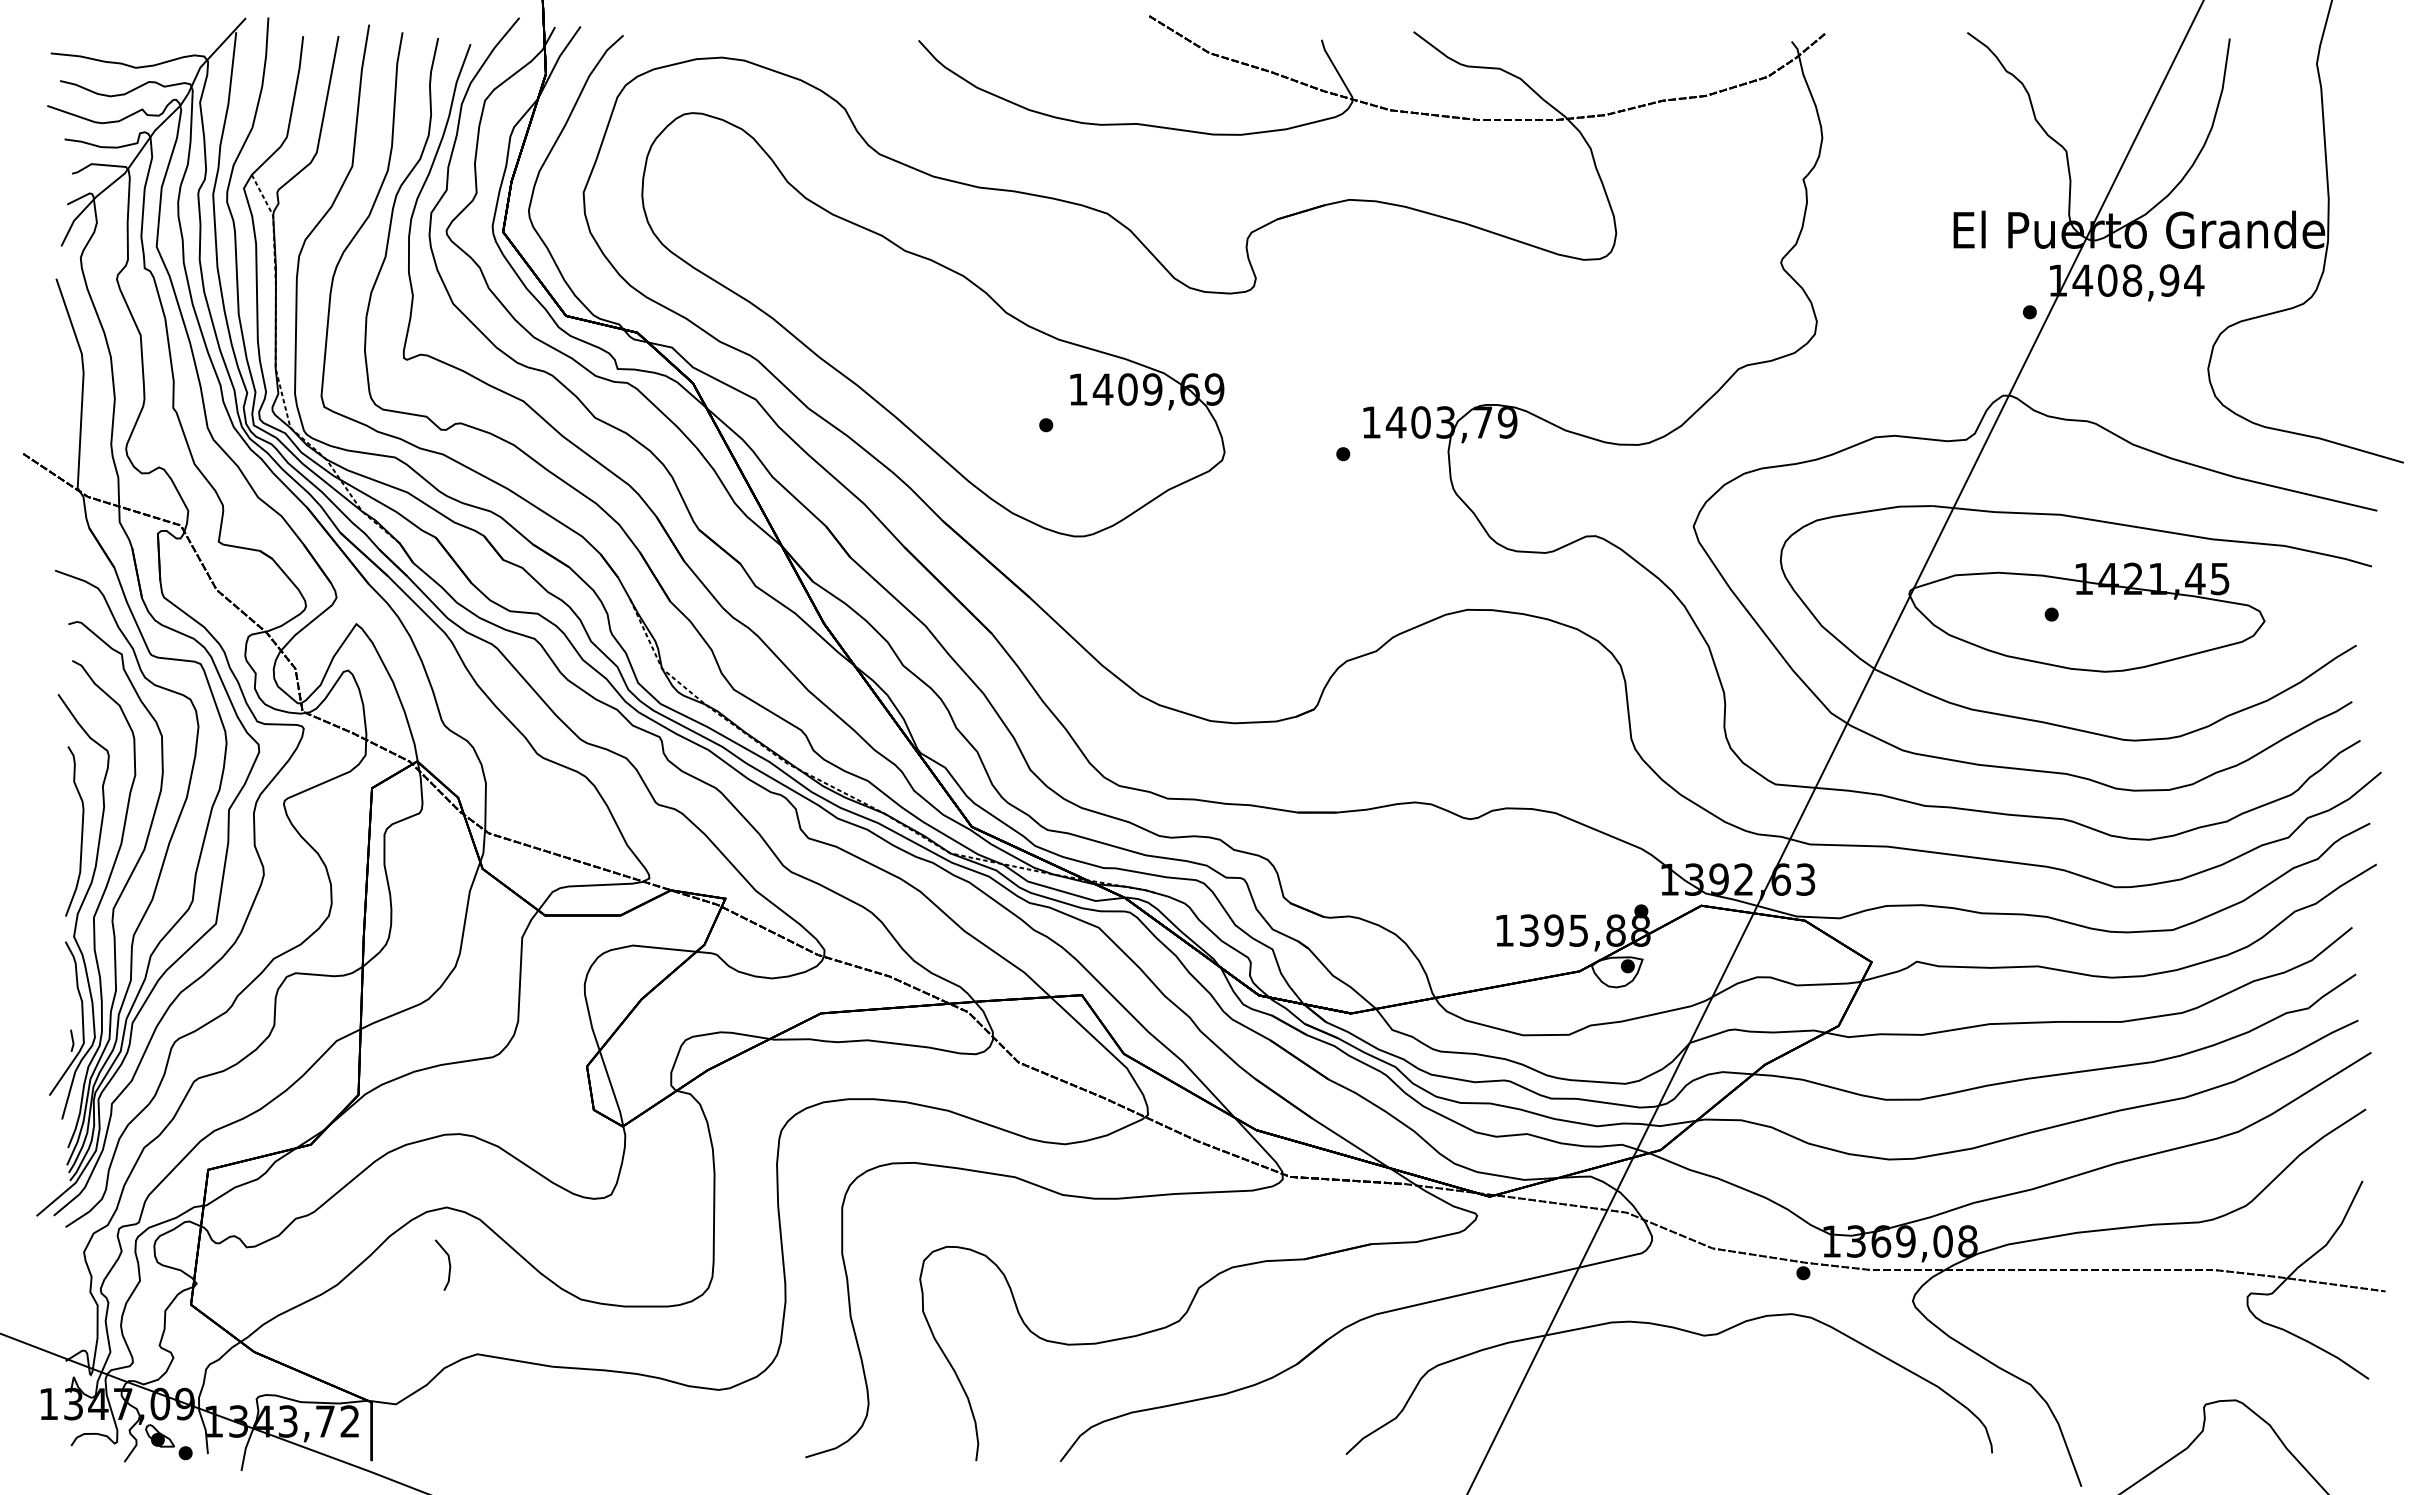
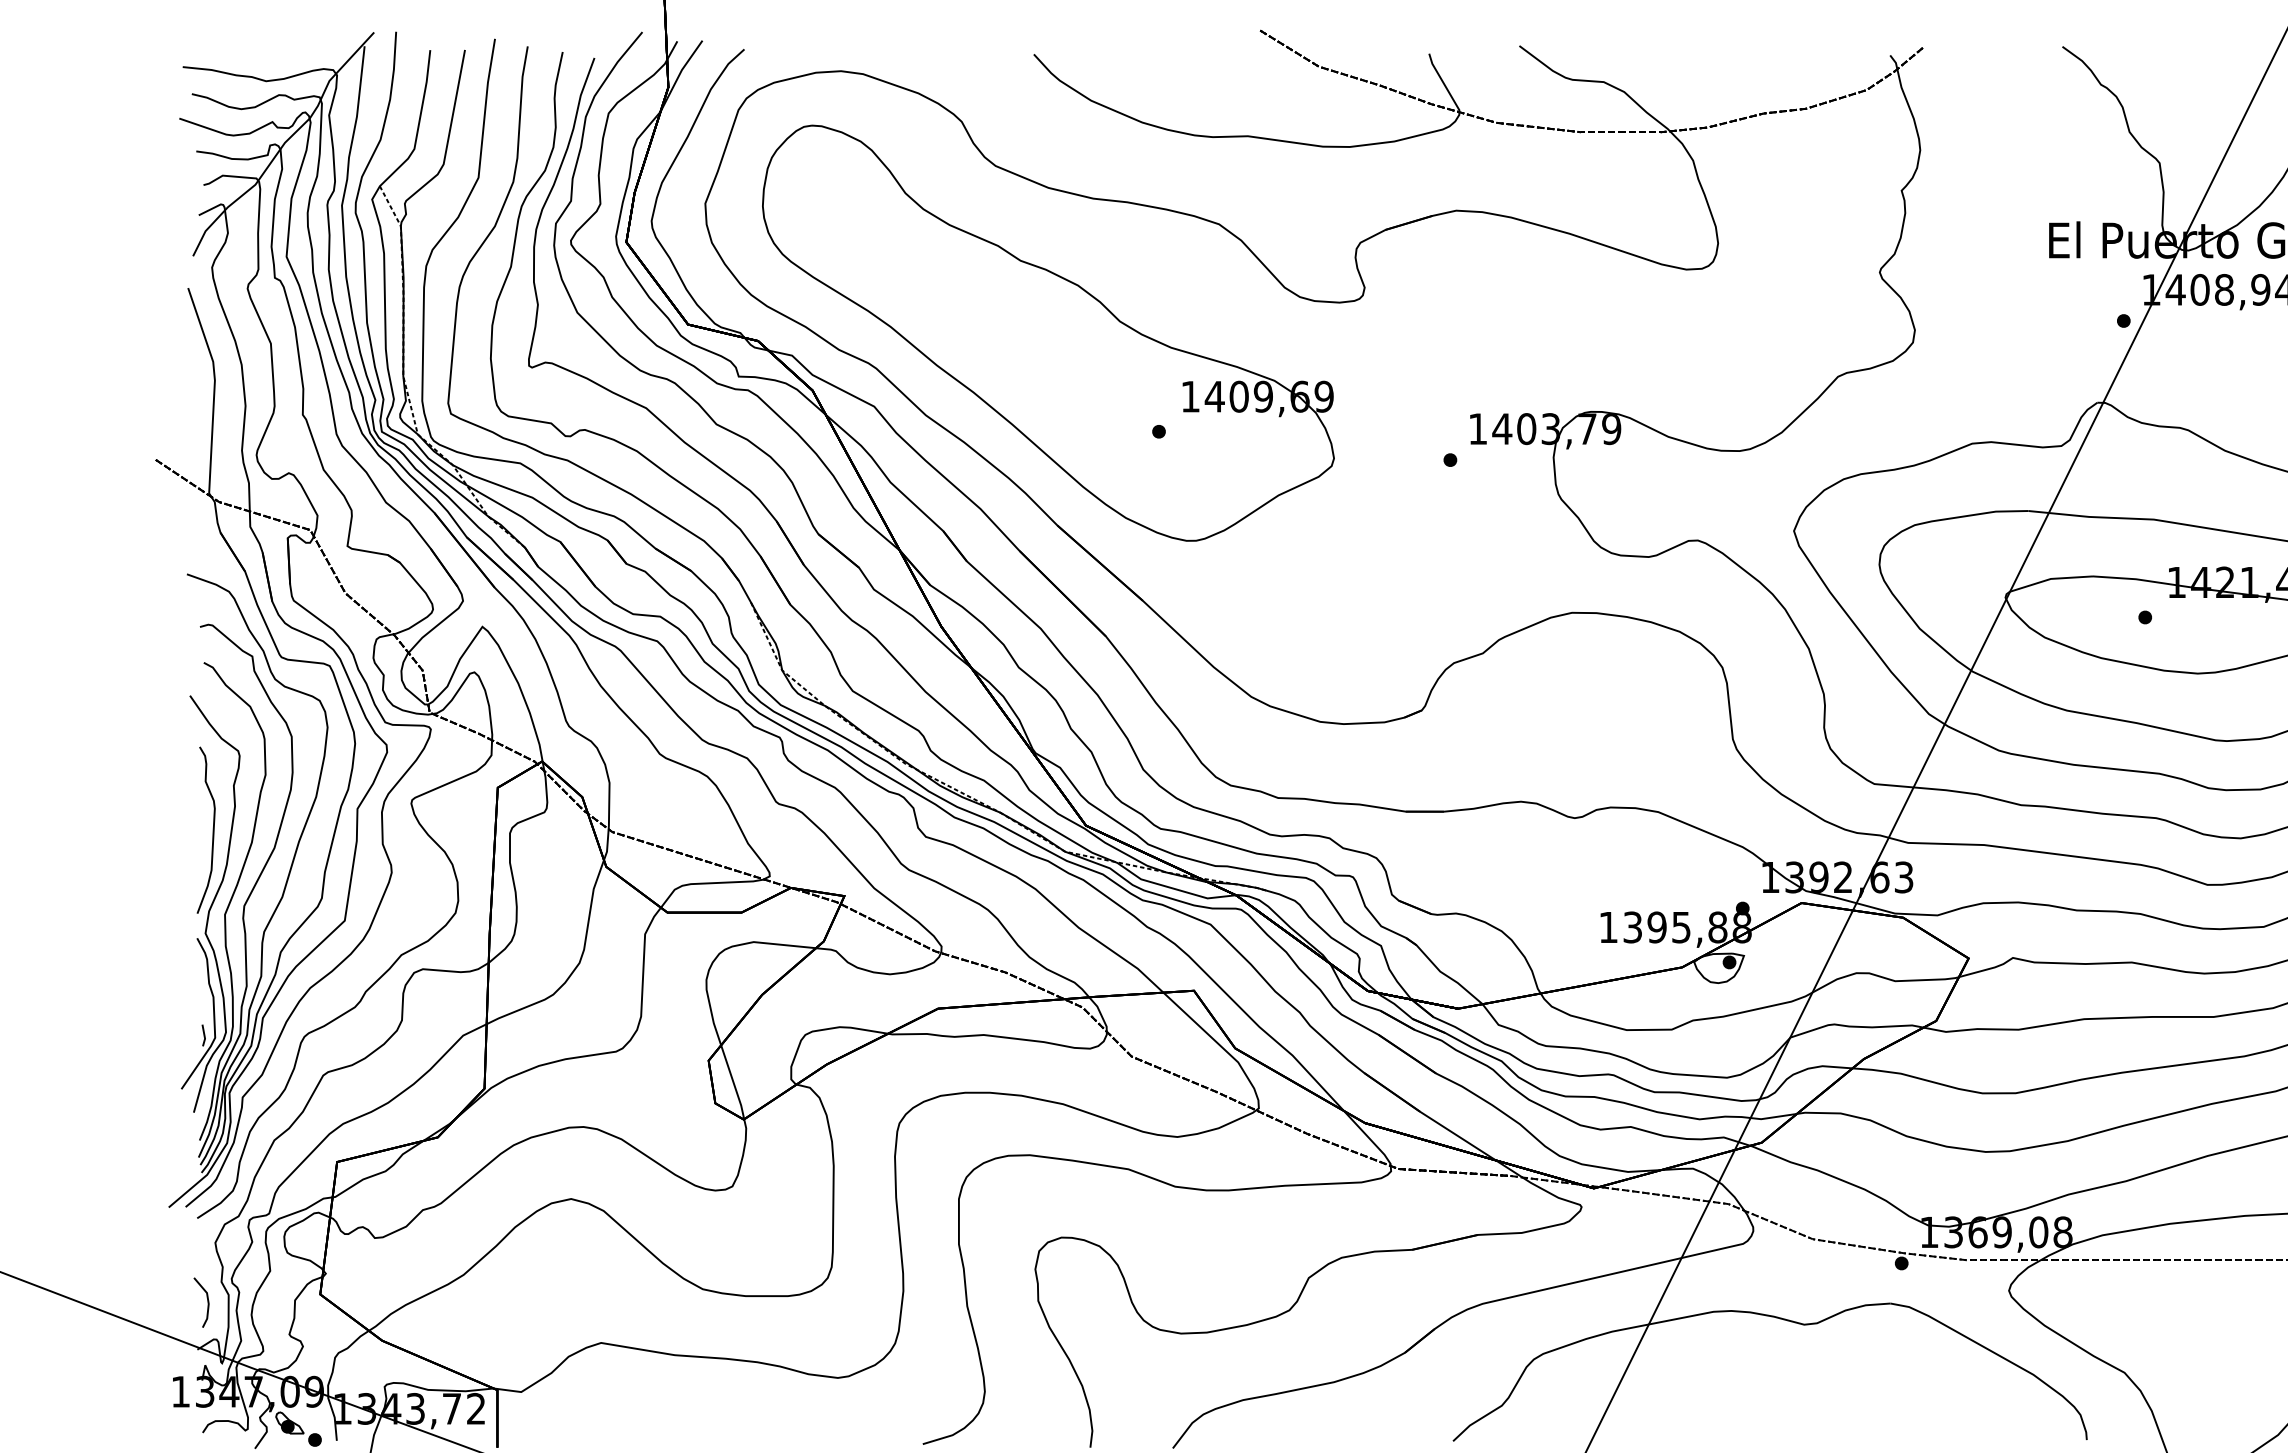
line: (448, 1263) -> (206, 1301), moved

